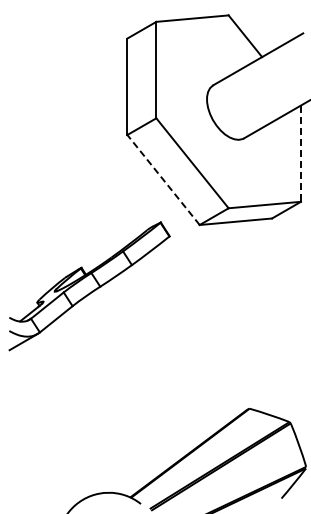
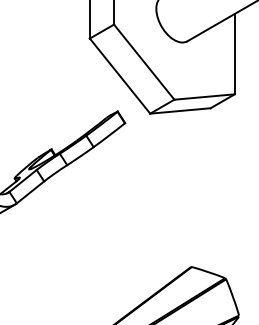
line: (300, 154) -> (234, 54), dashed -> solid
line: (163, 180) -> (120, 76), dashed -> solid

